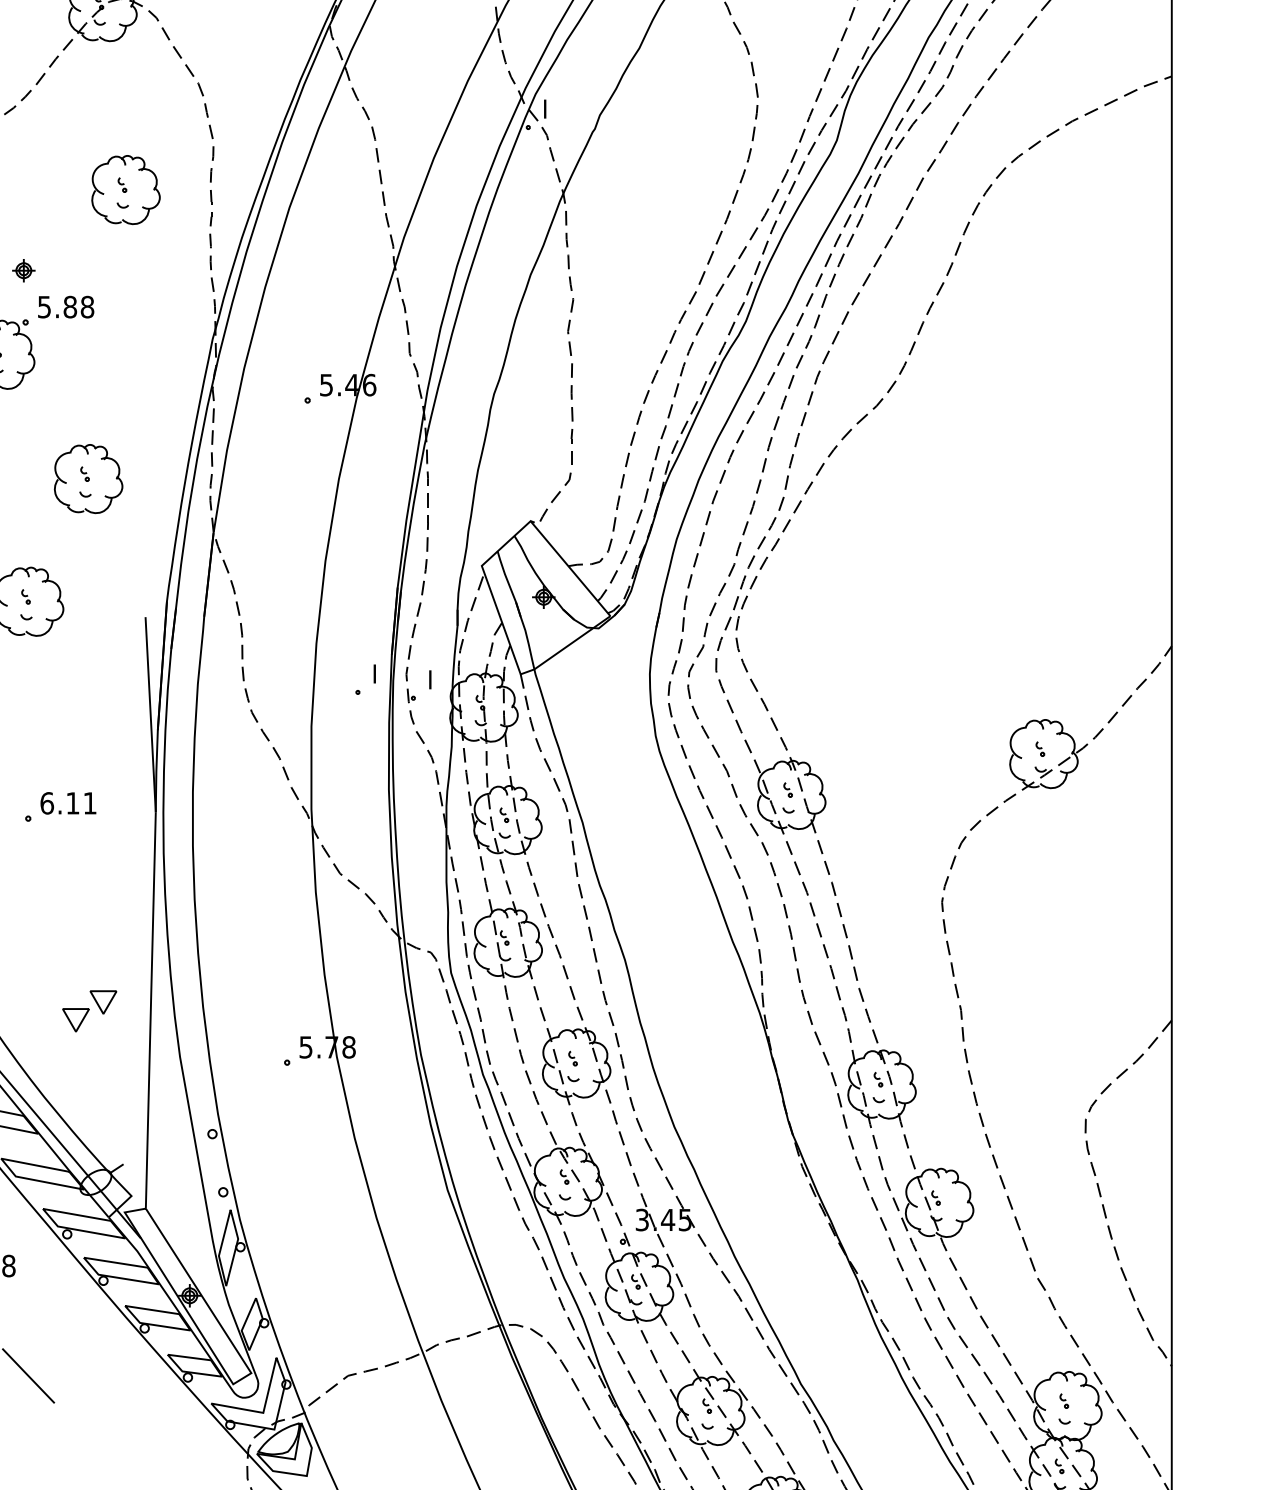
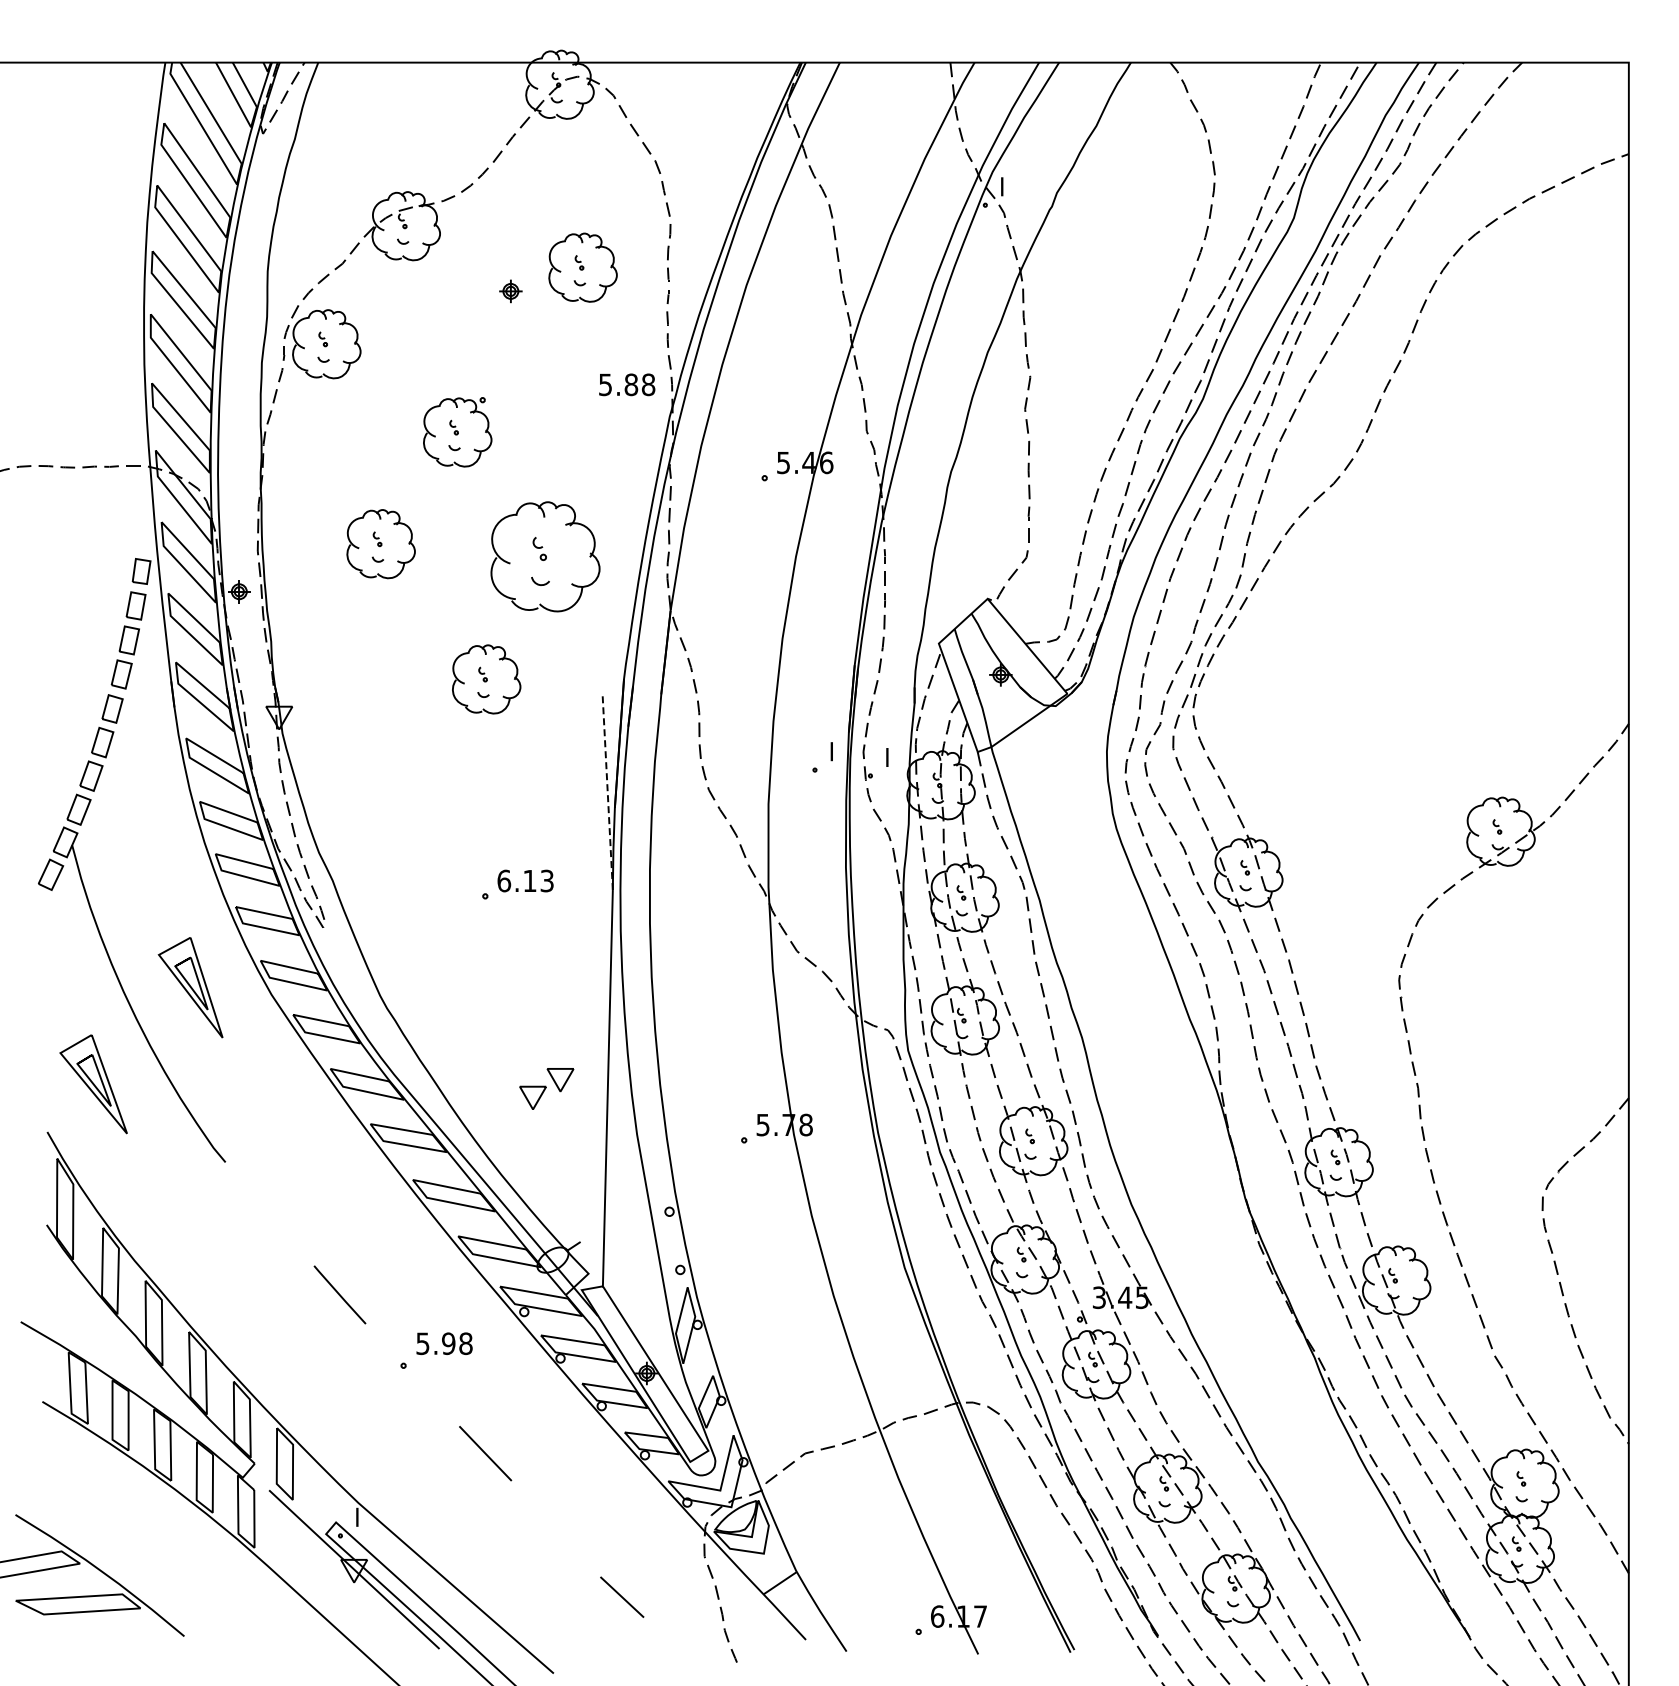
part: (23, 270) -> (510, 291), moved
text: (66, 306) -> (627, 384), moved
part: (88, 478) -> (545, 556), size x1.6
line: (150, 714) -> (607, 792), solid -> dashed
text: (89, 802) -> (546, 880), 6.11 -> 6.13

